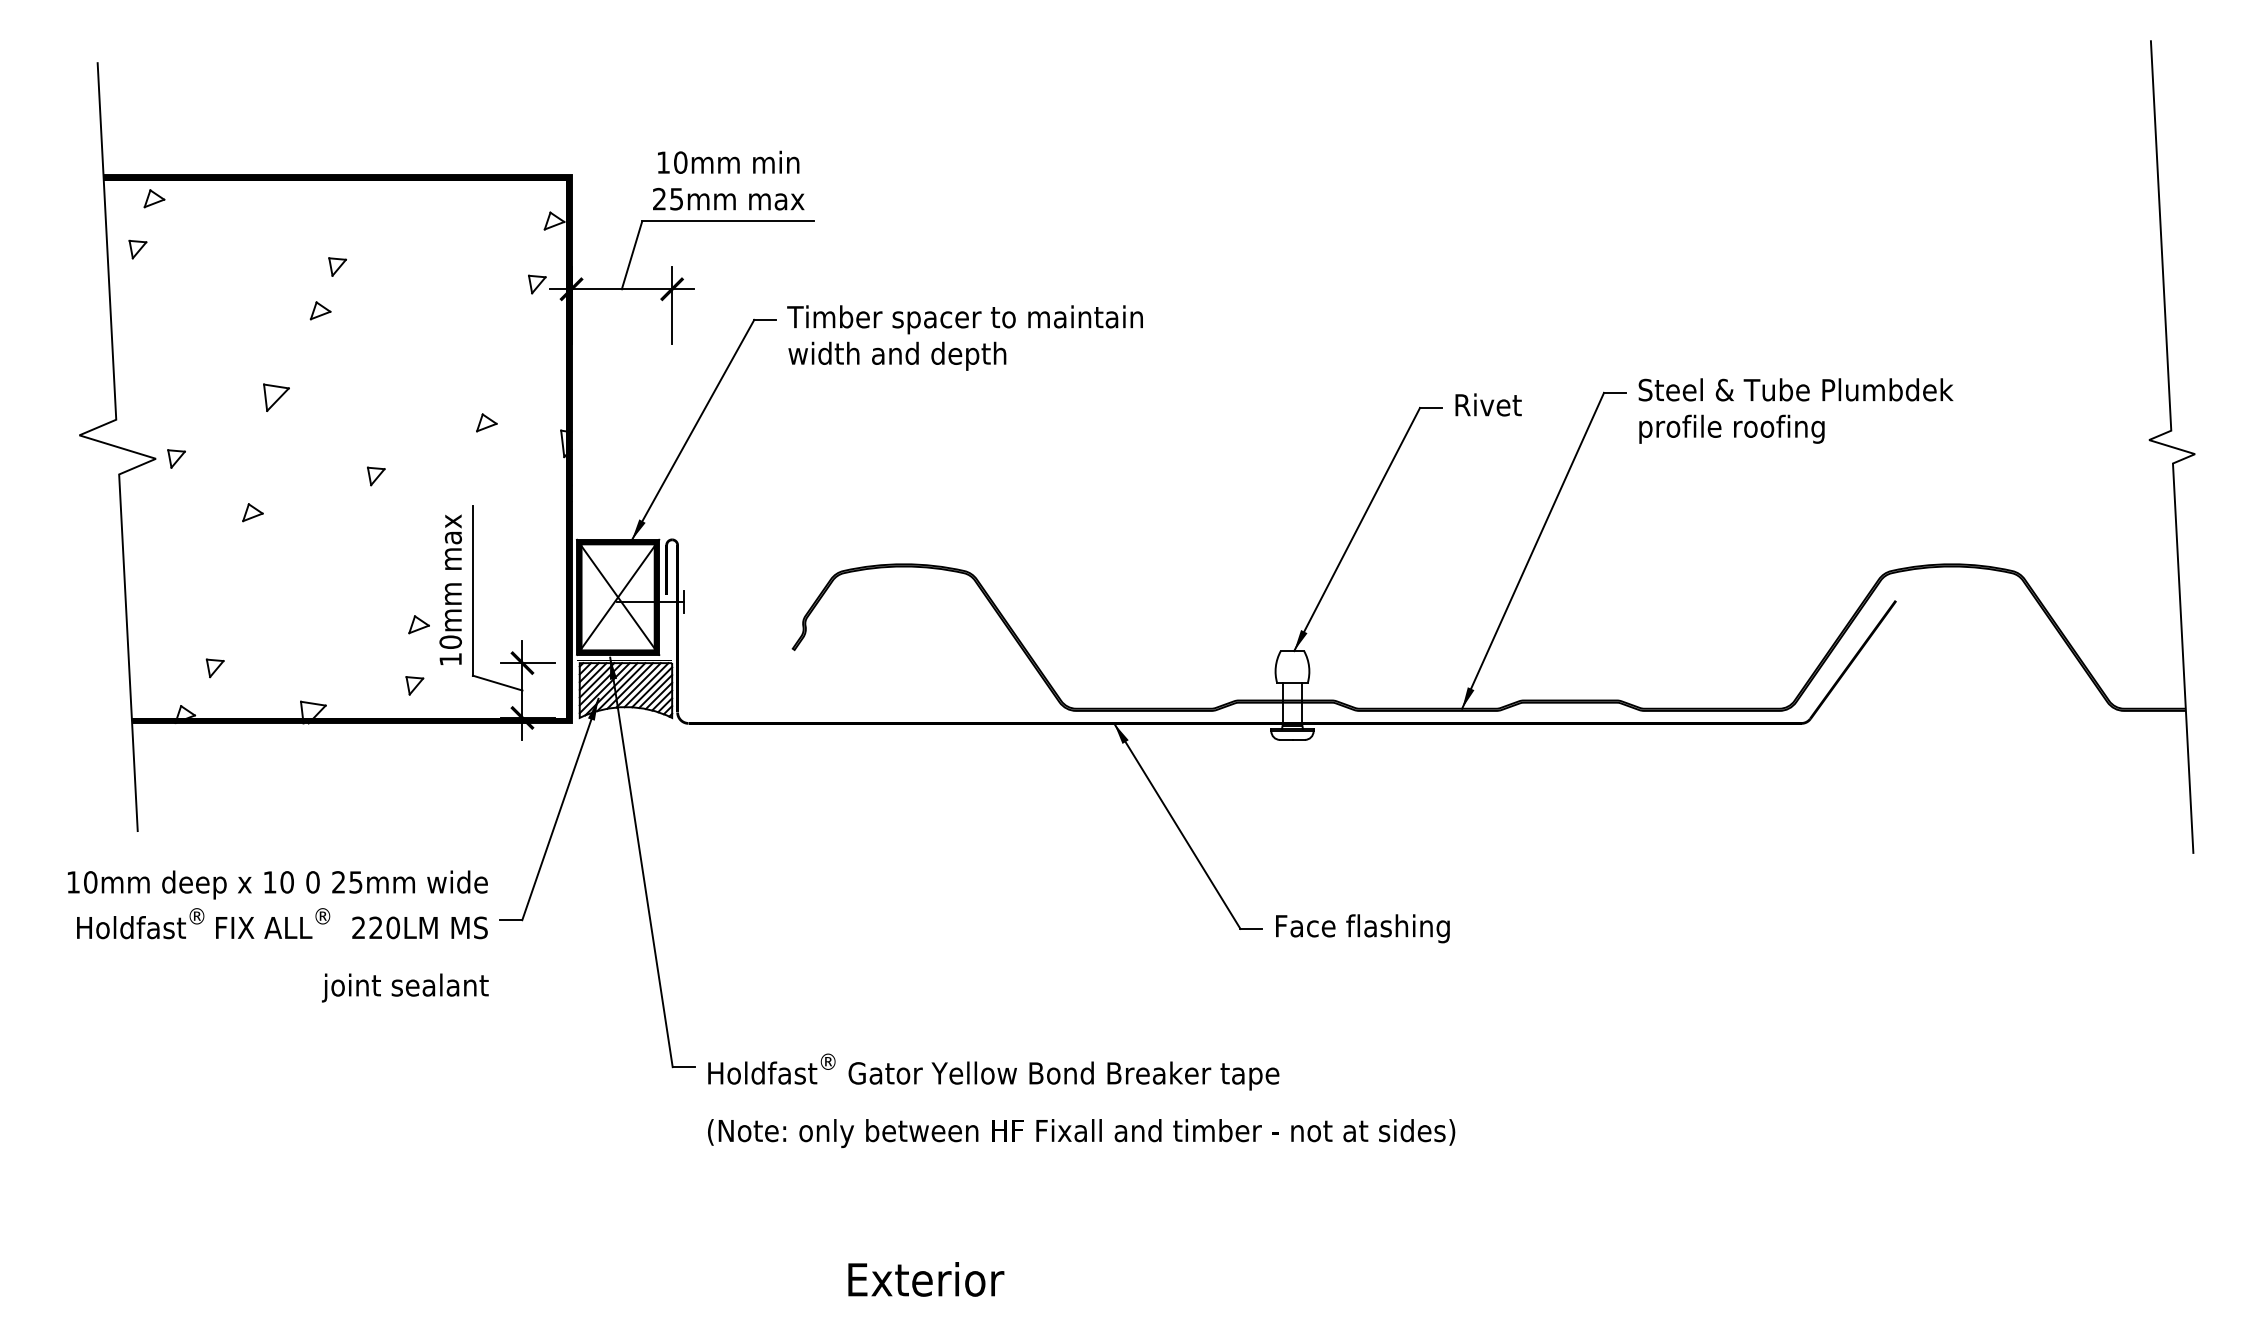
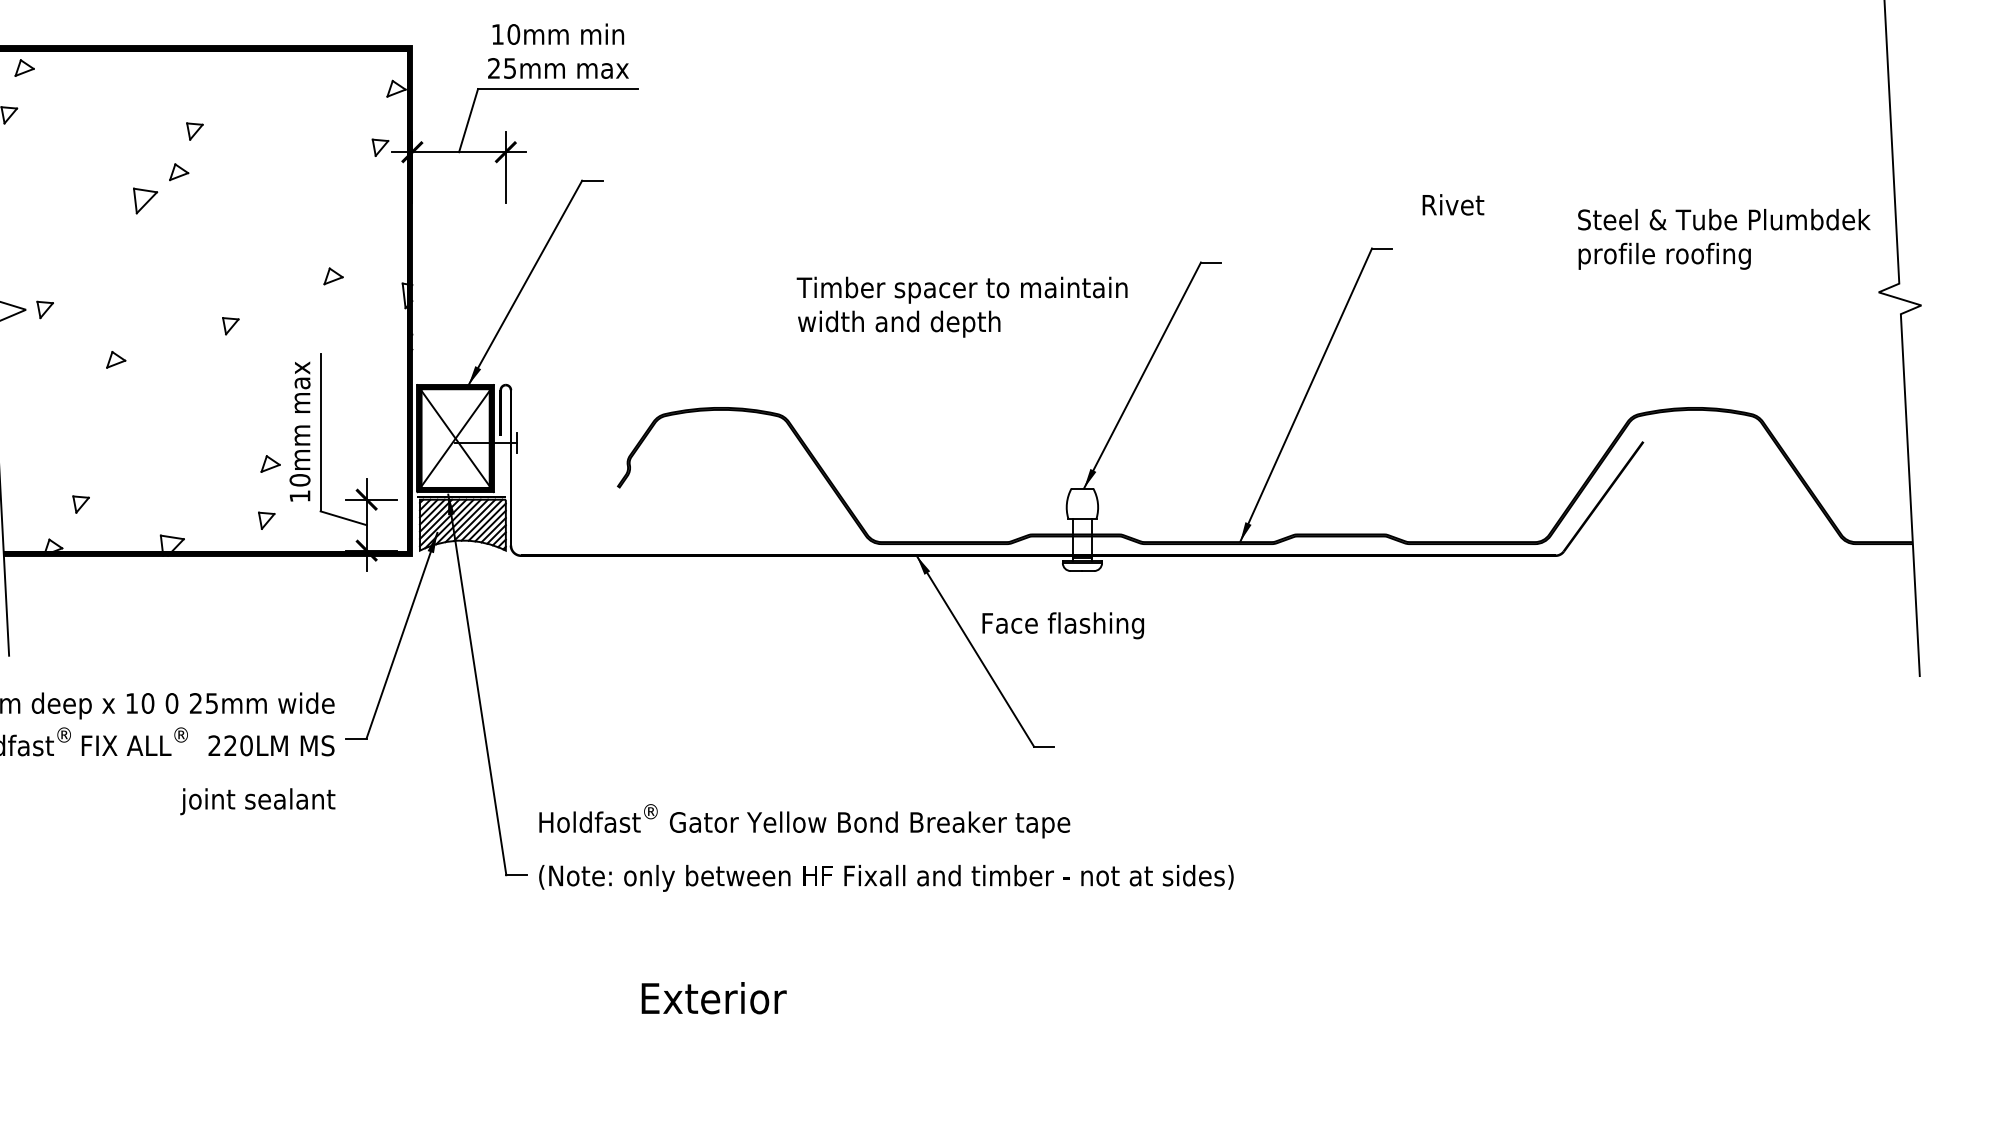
text: (964, 337) -> (961, 306), moved
part: (276, 397) -> (145, 200), moved
text: (1488, 404) -> (1453, 204), moved
text: (1795, 410) -> (1723, 238), moved
text: (1362, 928) -> (1062, 625), moved
text: (1081, 1100) -> (886, 847), moved
text: (926, 1279) -> (714, 998), moved

